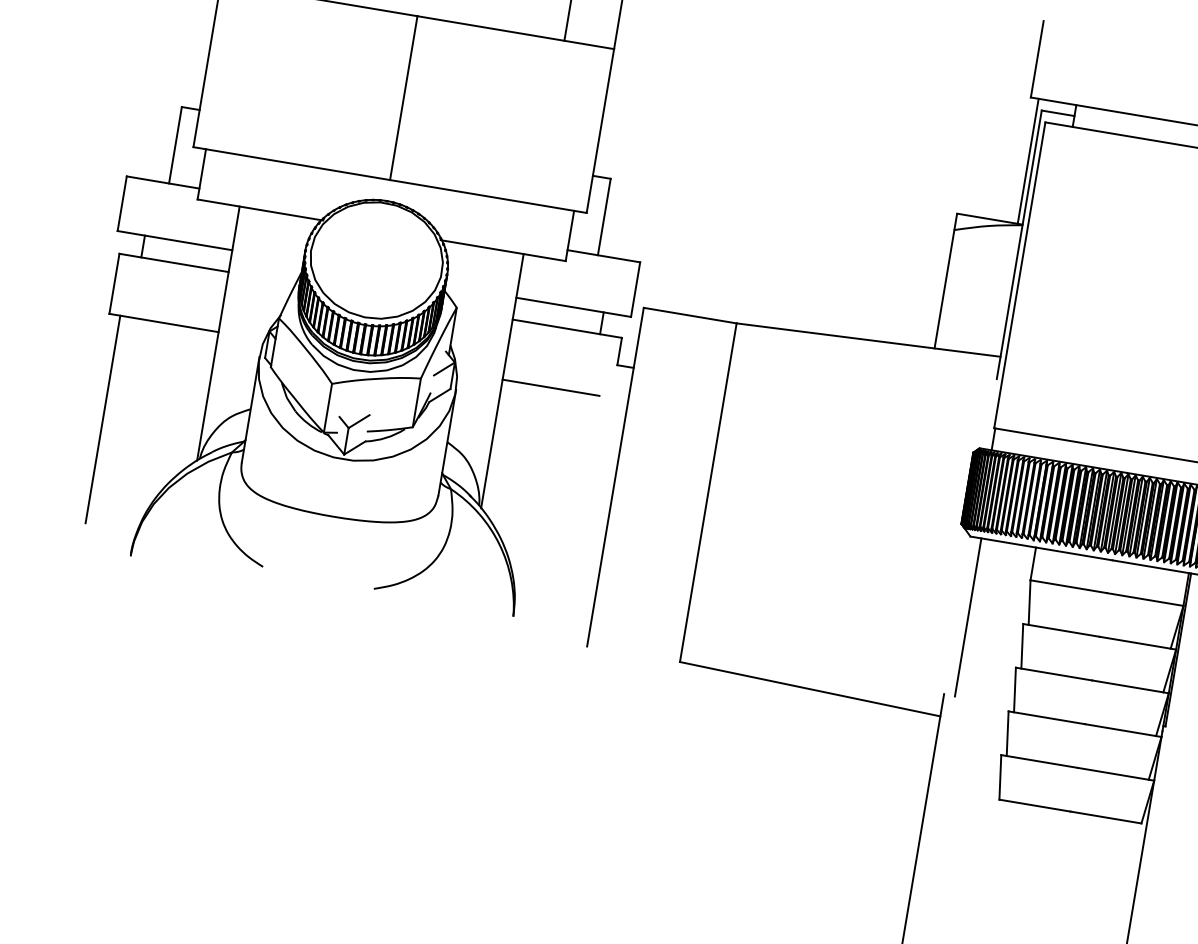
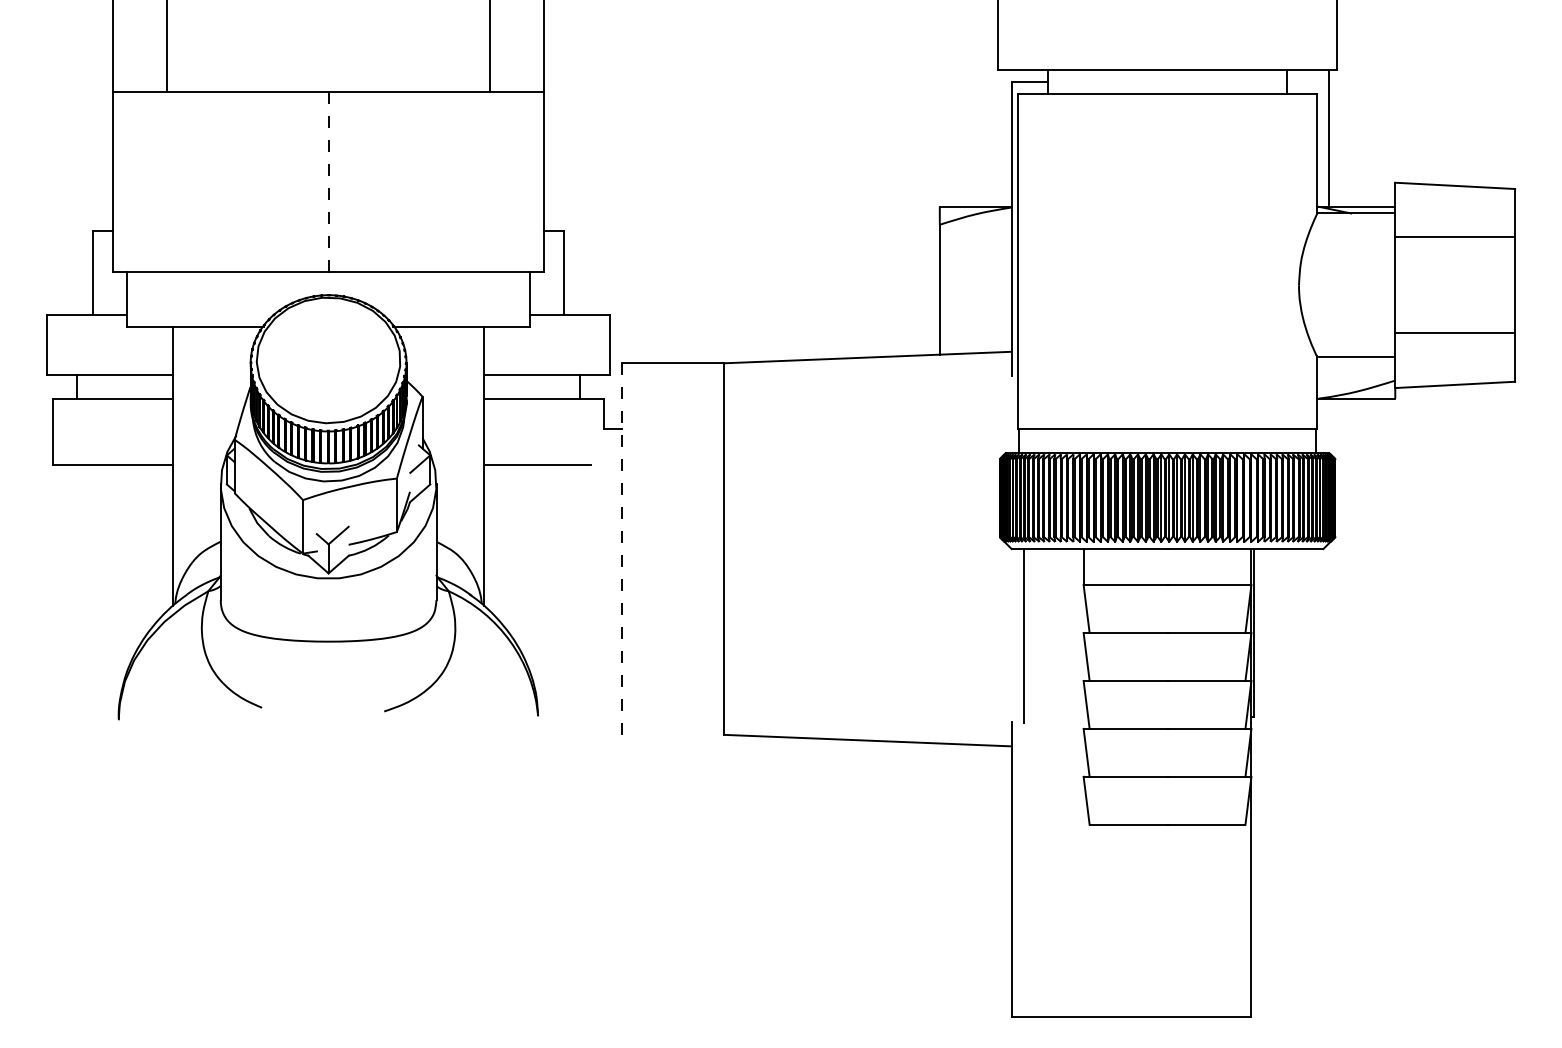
line: (403, 98) -> (328, 182), solid -> dashed
line: (1028, 160) -> (1006, 137), removed
line: (102, 418) -> (64, 578), removed
line: (615, 477) -> (622, 549), solid -> dashed

